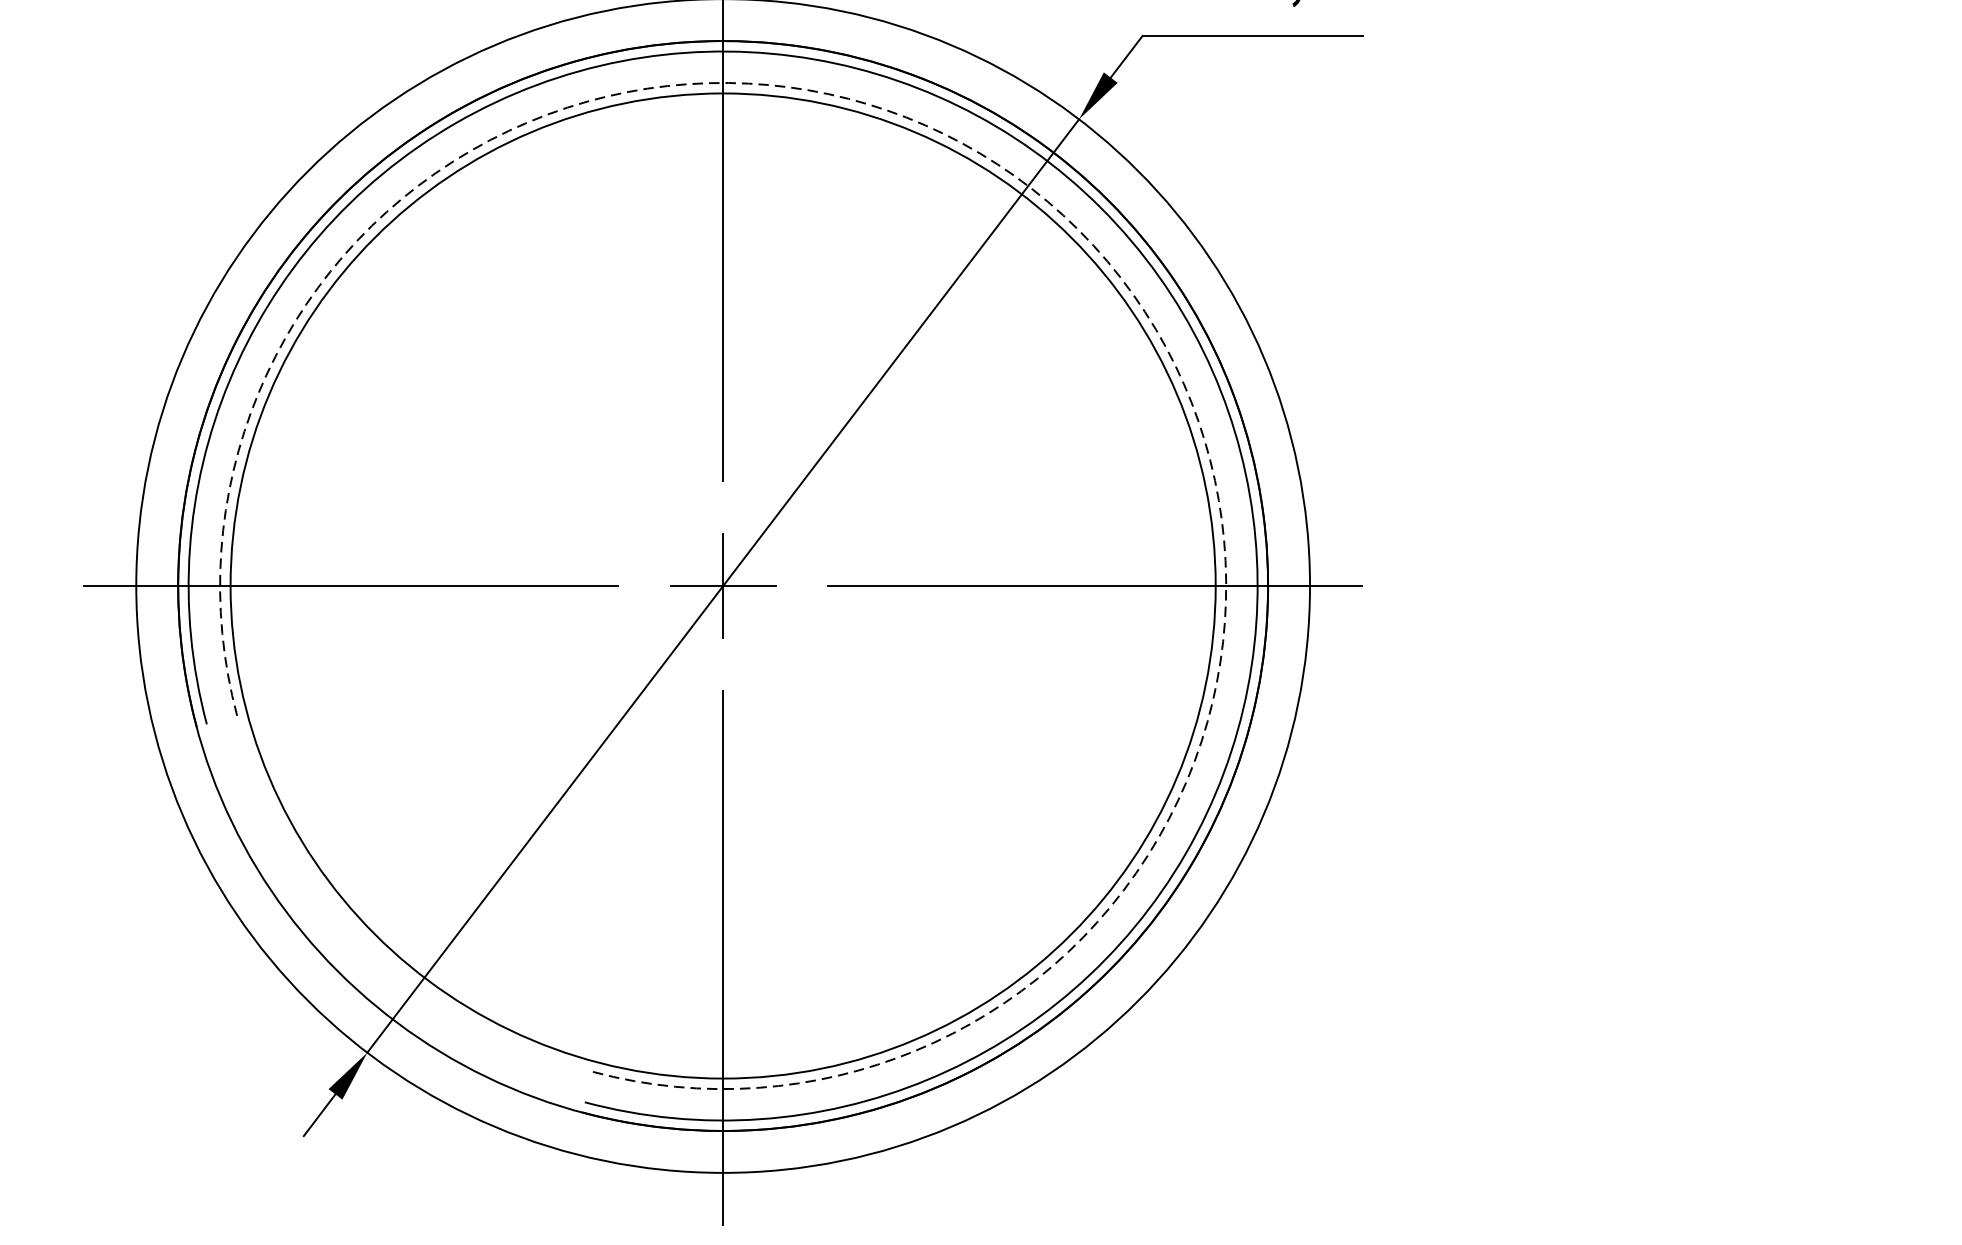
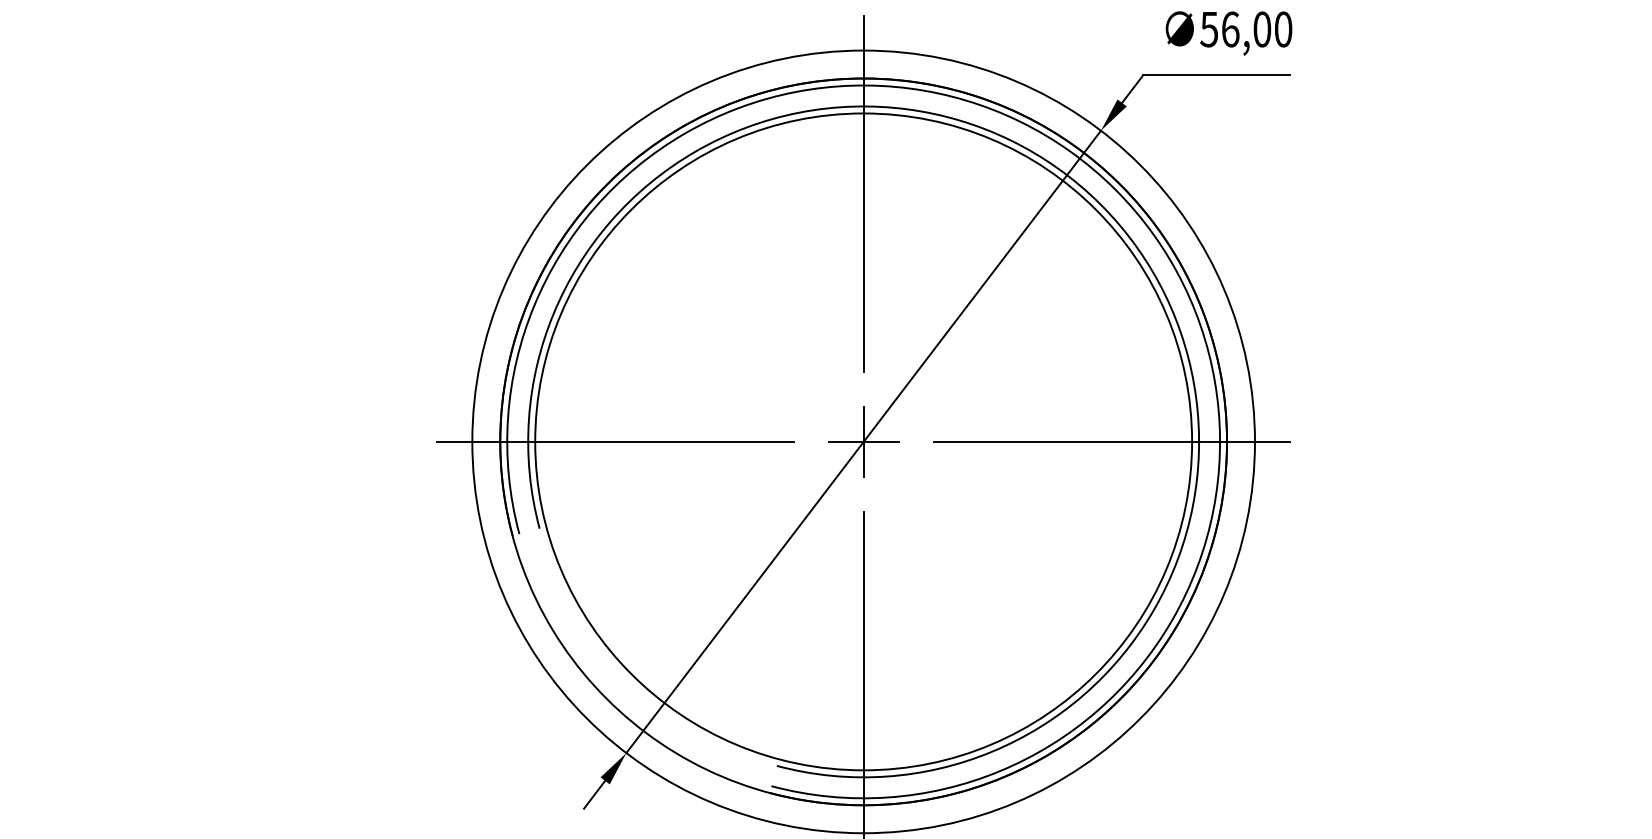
arc: (1078, 229) -> (1100, 204), dashed -> solid

